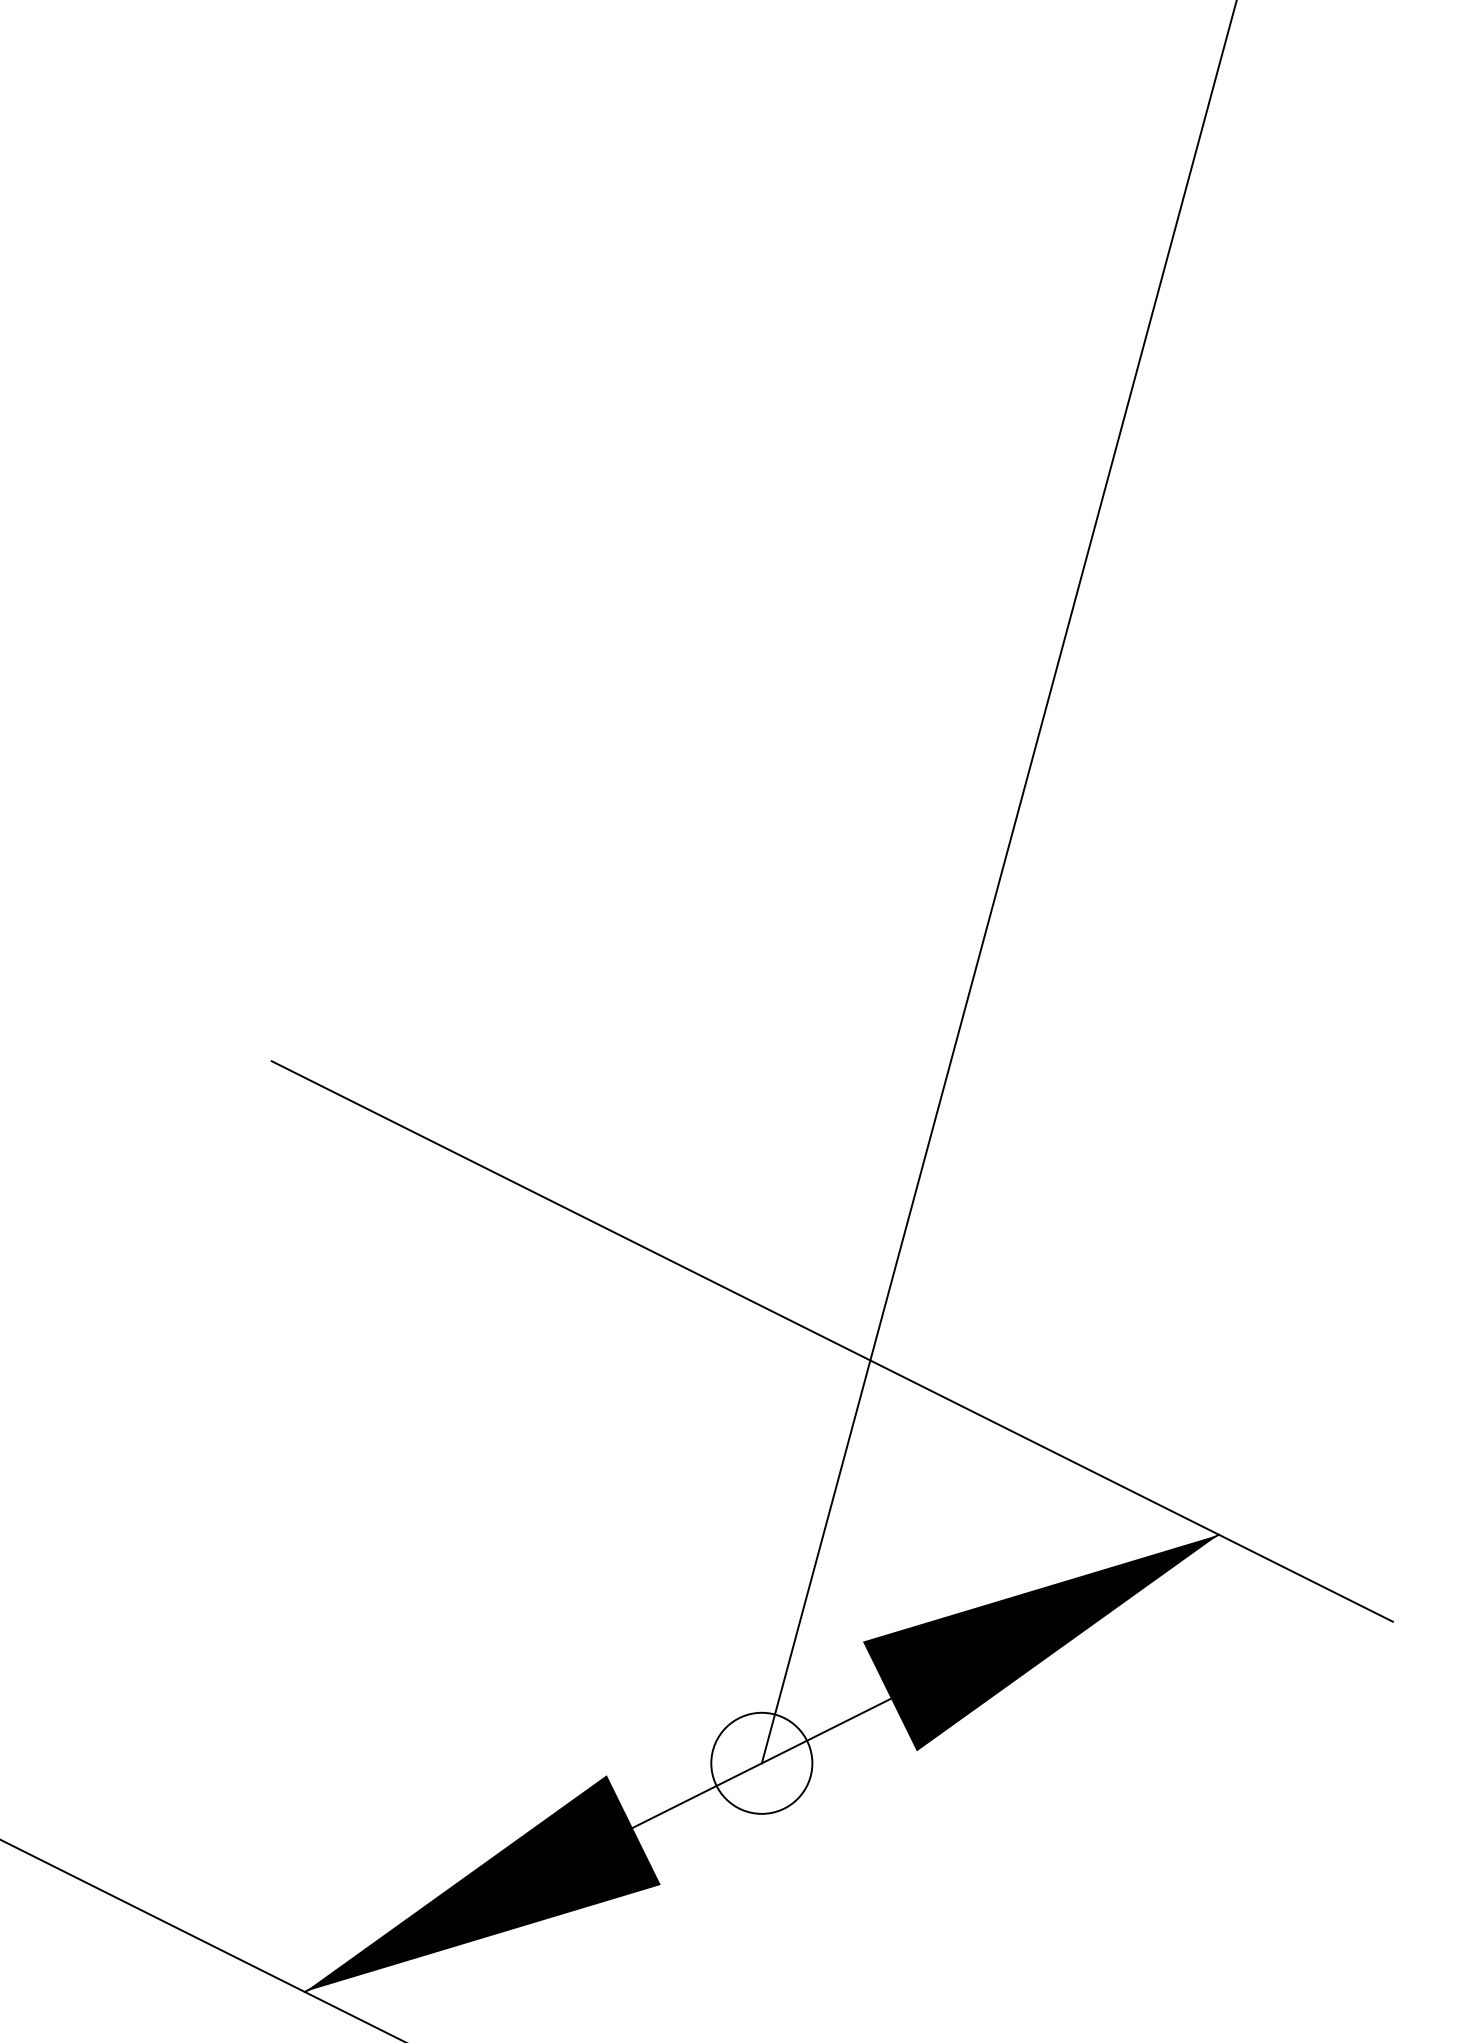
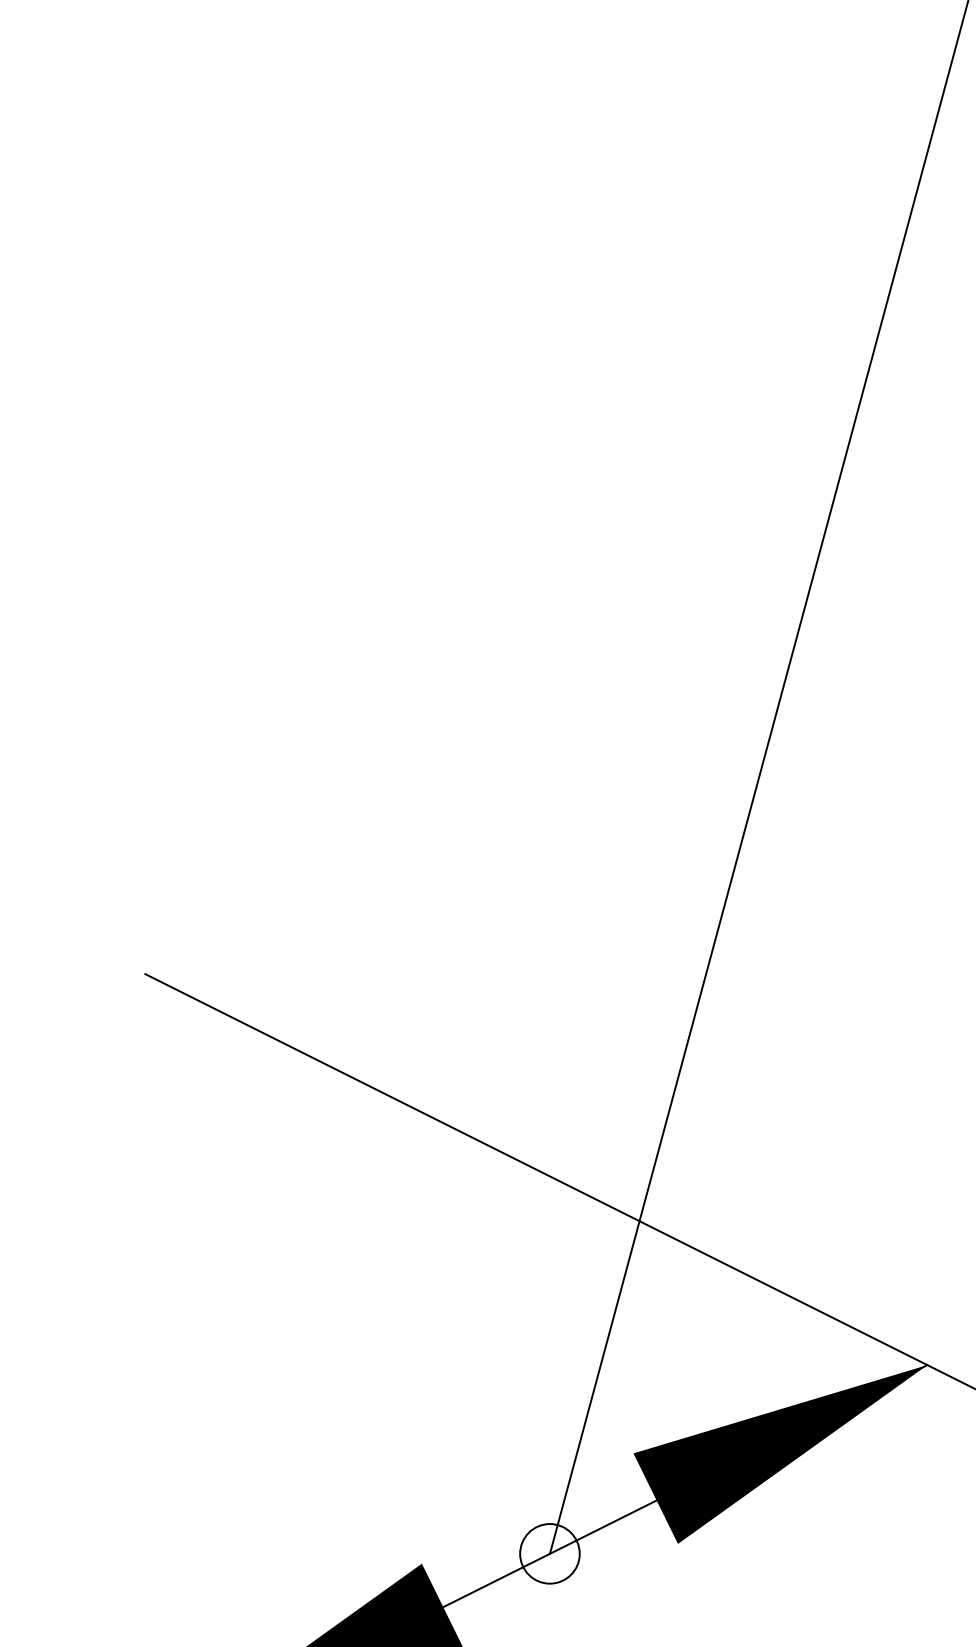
circle: (761, 1763) -> (549, 1553), size x0.71

